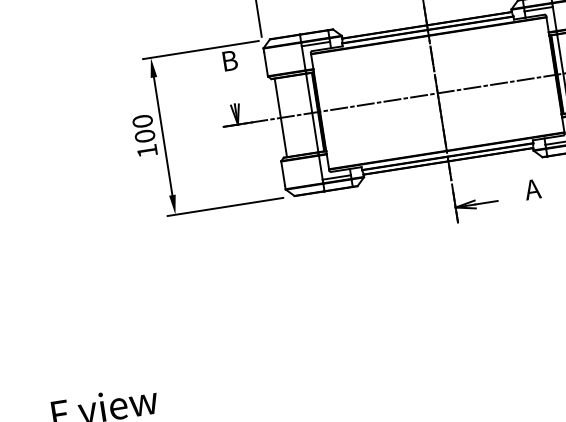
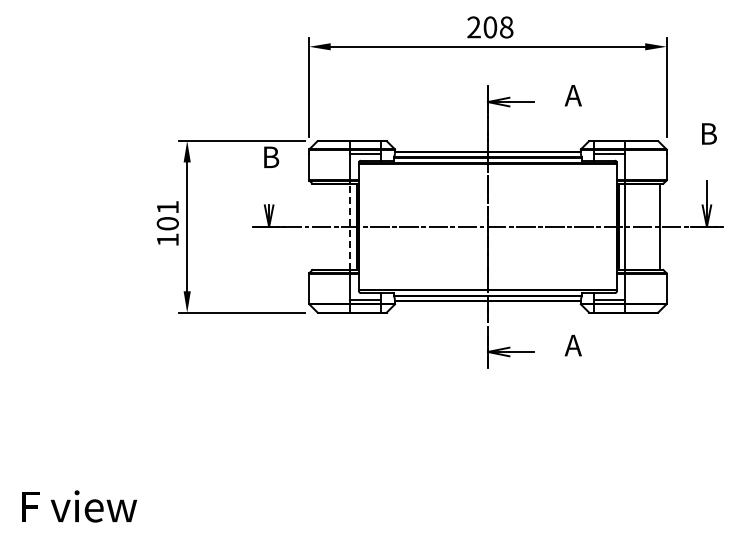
line: (312, 112) -> (350, 226), solid -> dashed
line: (281, 117) -> (316, 226), removed
text: (142, 121) -> (167, 207), 100 -> 101

